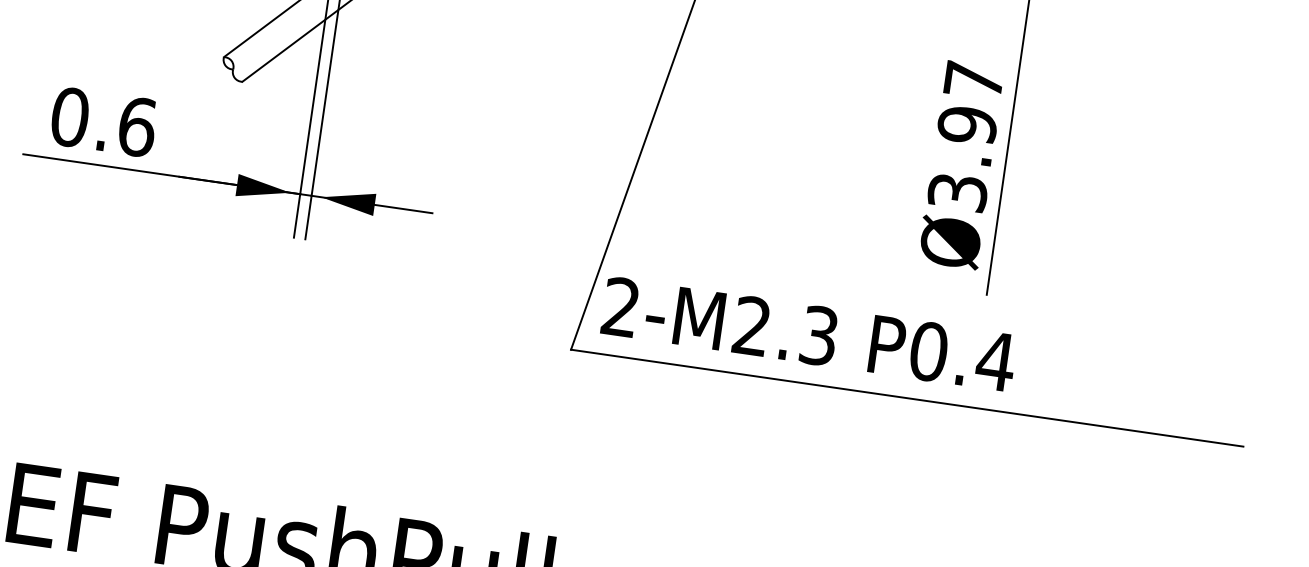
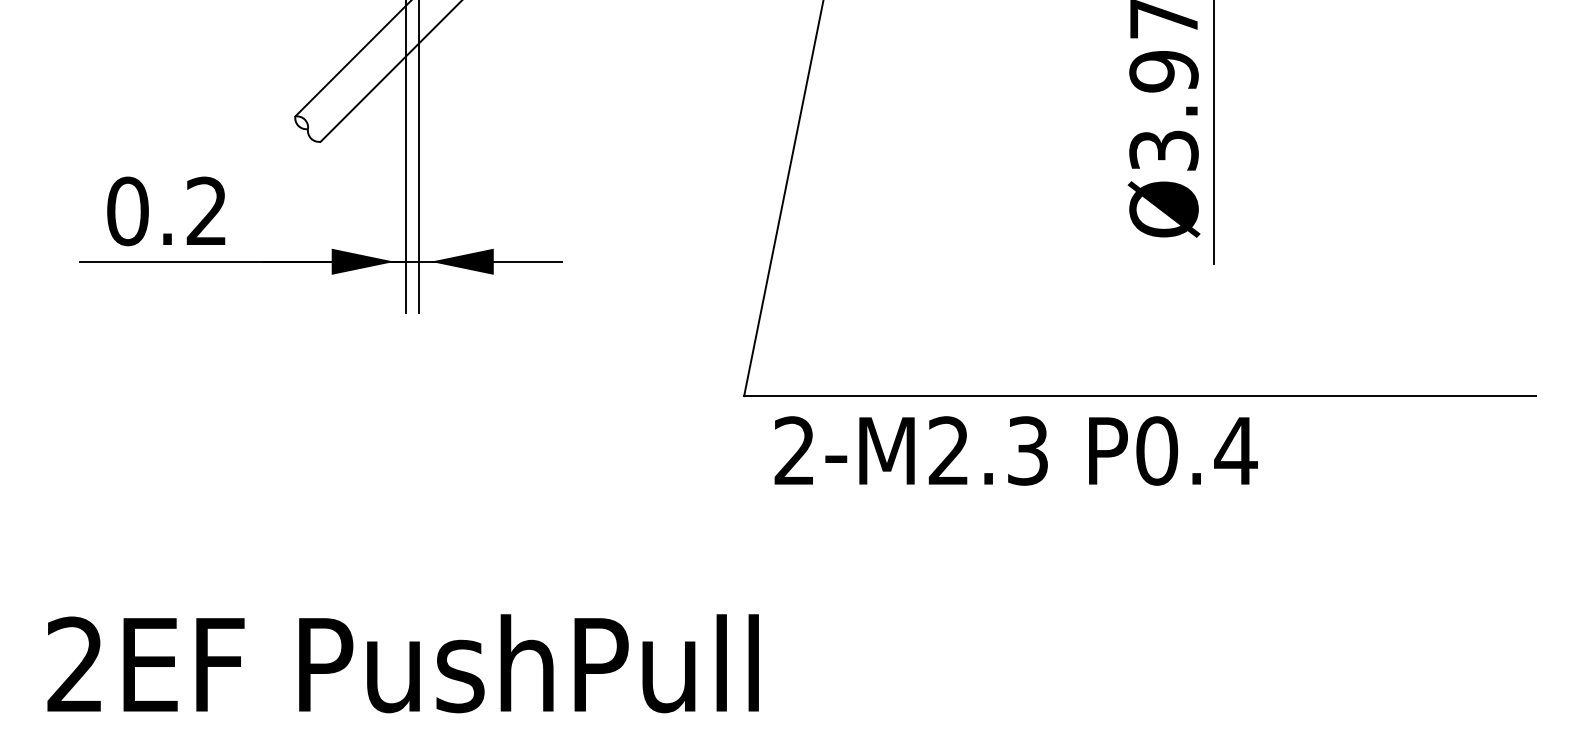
text: (137, 127) -> (207, 211), 0.6 -> 0.2
text: (808, 333) -> (1015, 450), moved

